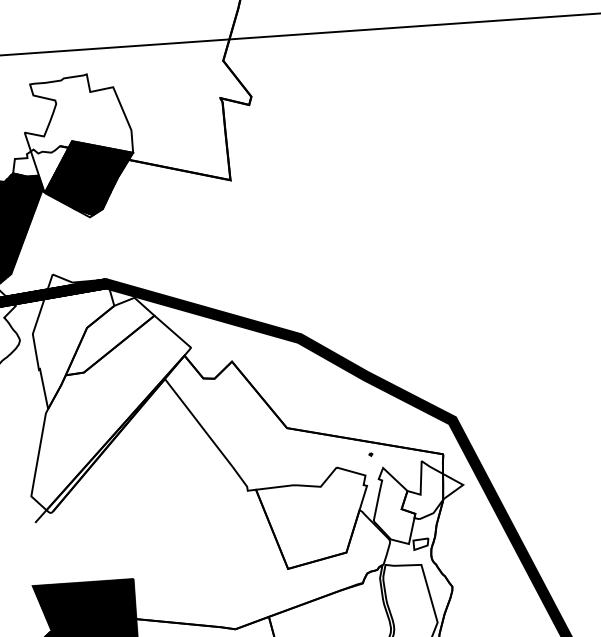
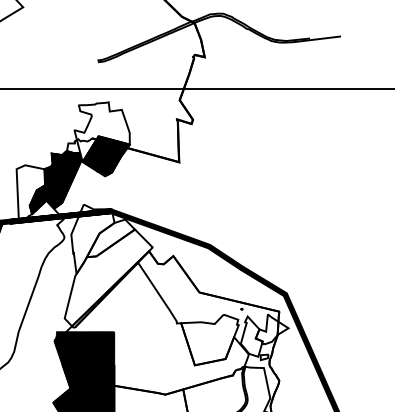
hatch: (73, 549) -> (84, 347), added

